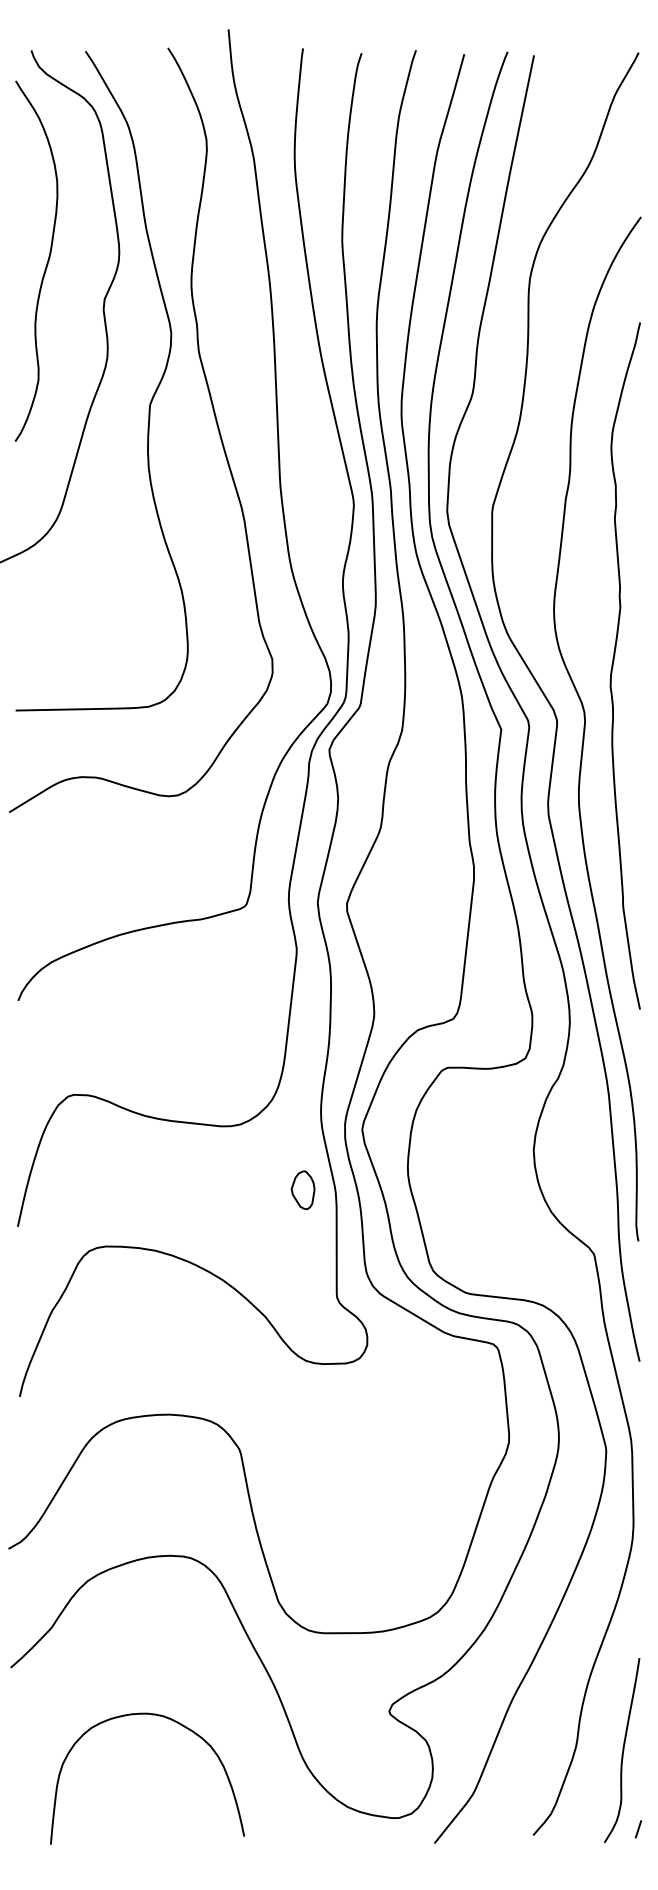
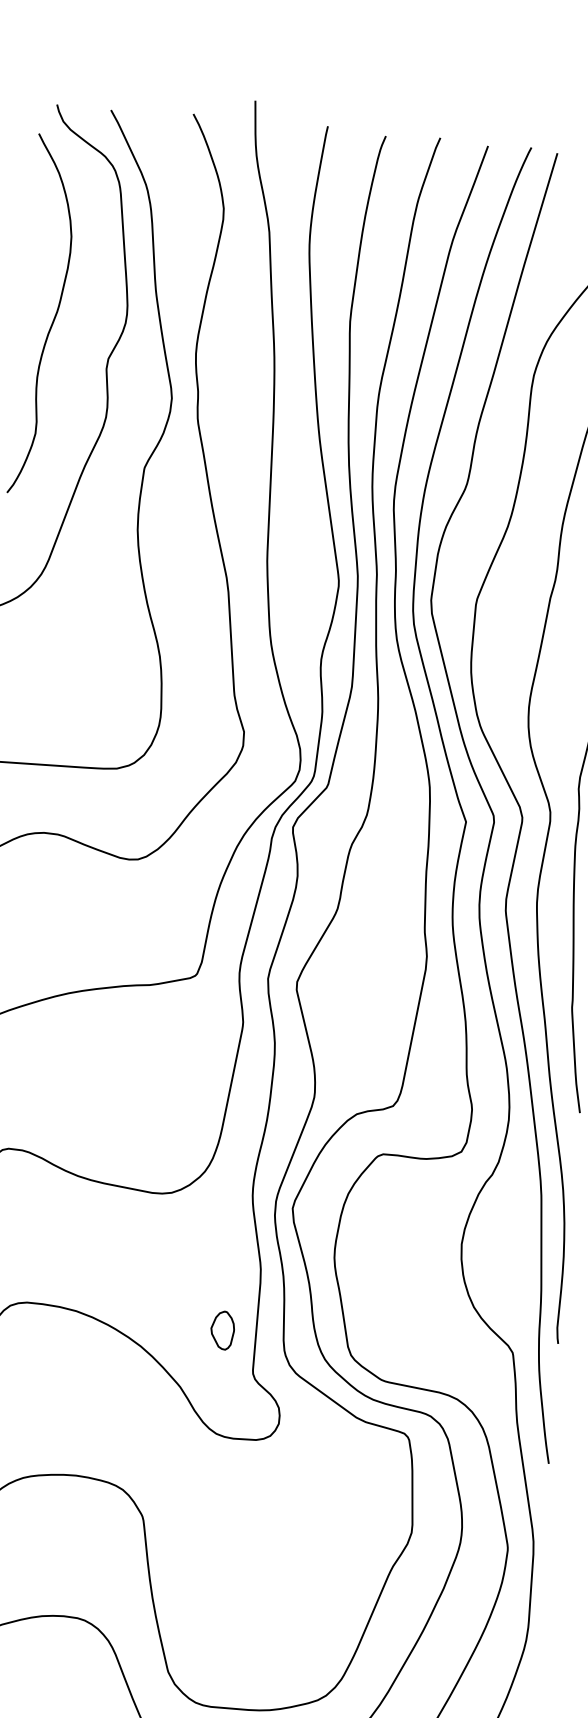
part: (302, 1190) -> (222, 1330), moved

